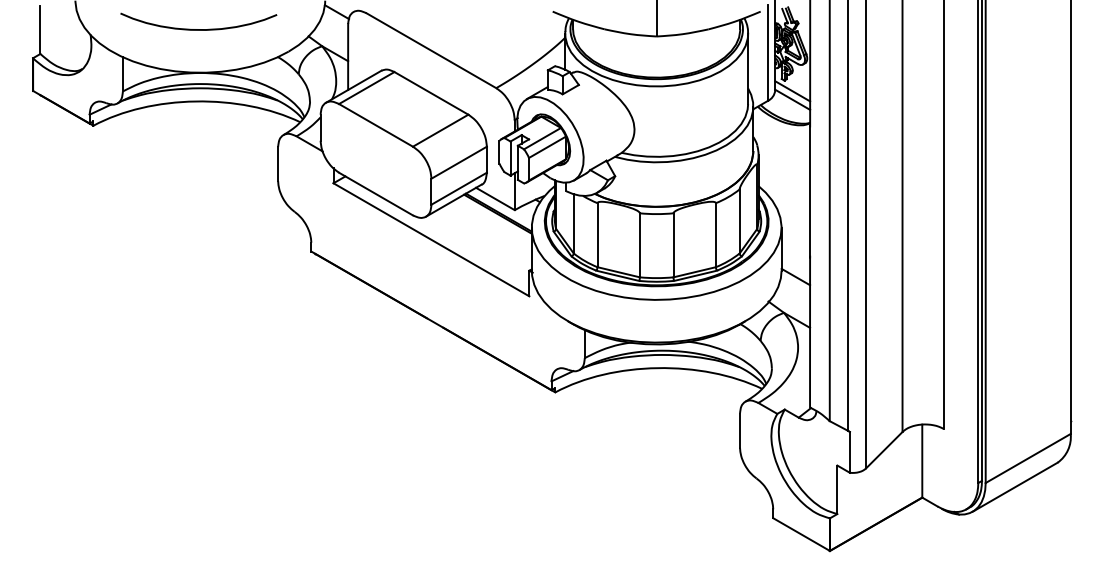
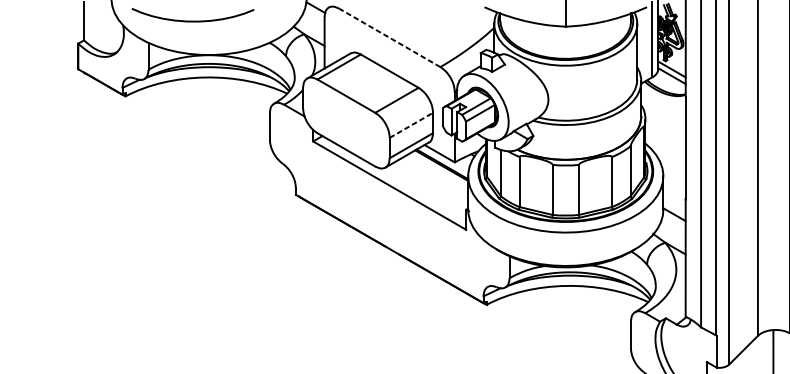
curve: (198, 29) -> (192, 21), moved
line: (431, 50) -> (389, 37), solid -> dashed
line: (459, 162) -> (411, 125), solid -> dashed

